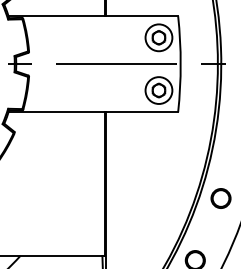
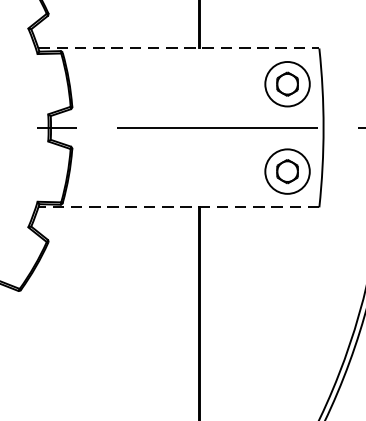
line: (93, 16) -> (179, 48), solid -> dashed
line: (93, 112) -> (179, 207), solid -> dashed

